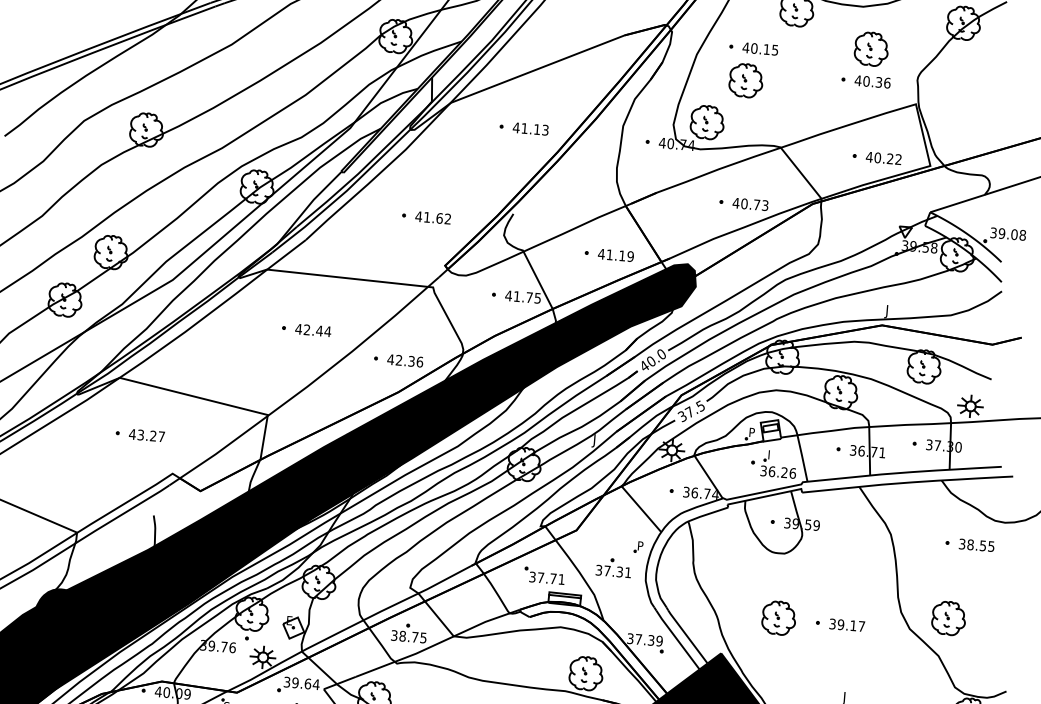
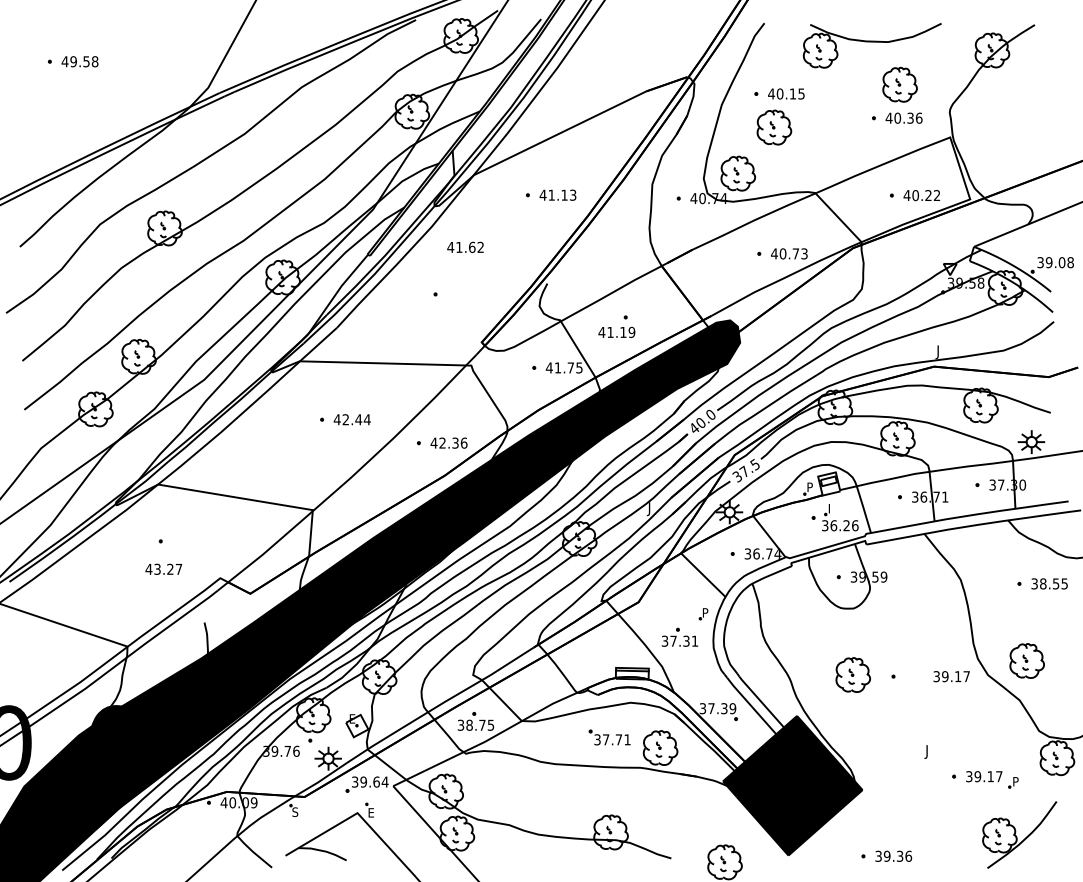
text: (433, 217) -> (465, 246), moved
text: (615, 254) -> (616, 331), moved
text: (146, 434) -> (163, 568), moved
part: (544, 575) -> (609, 737), moved
text: (847, 625) -> (951, 676), moved

